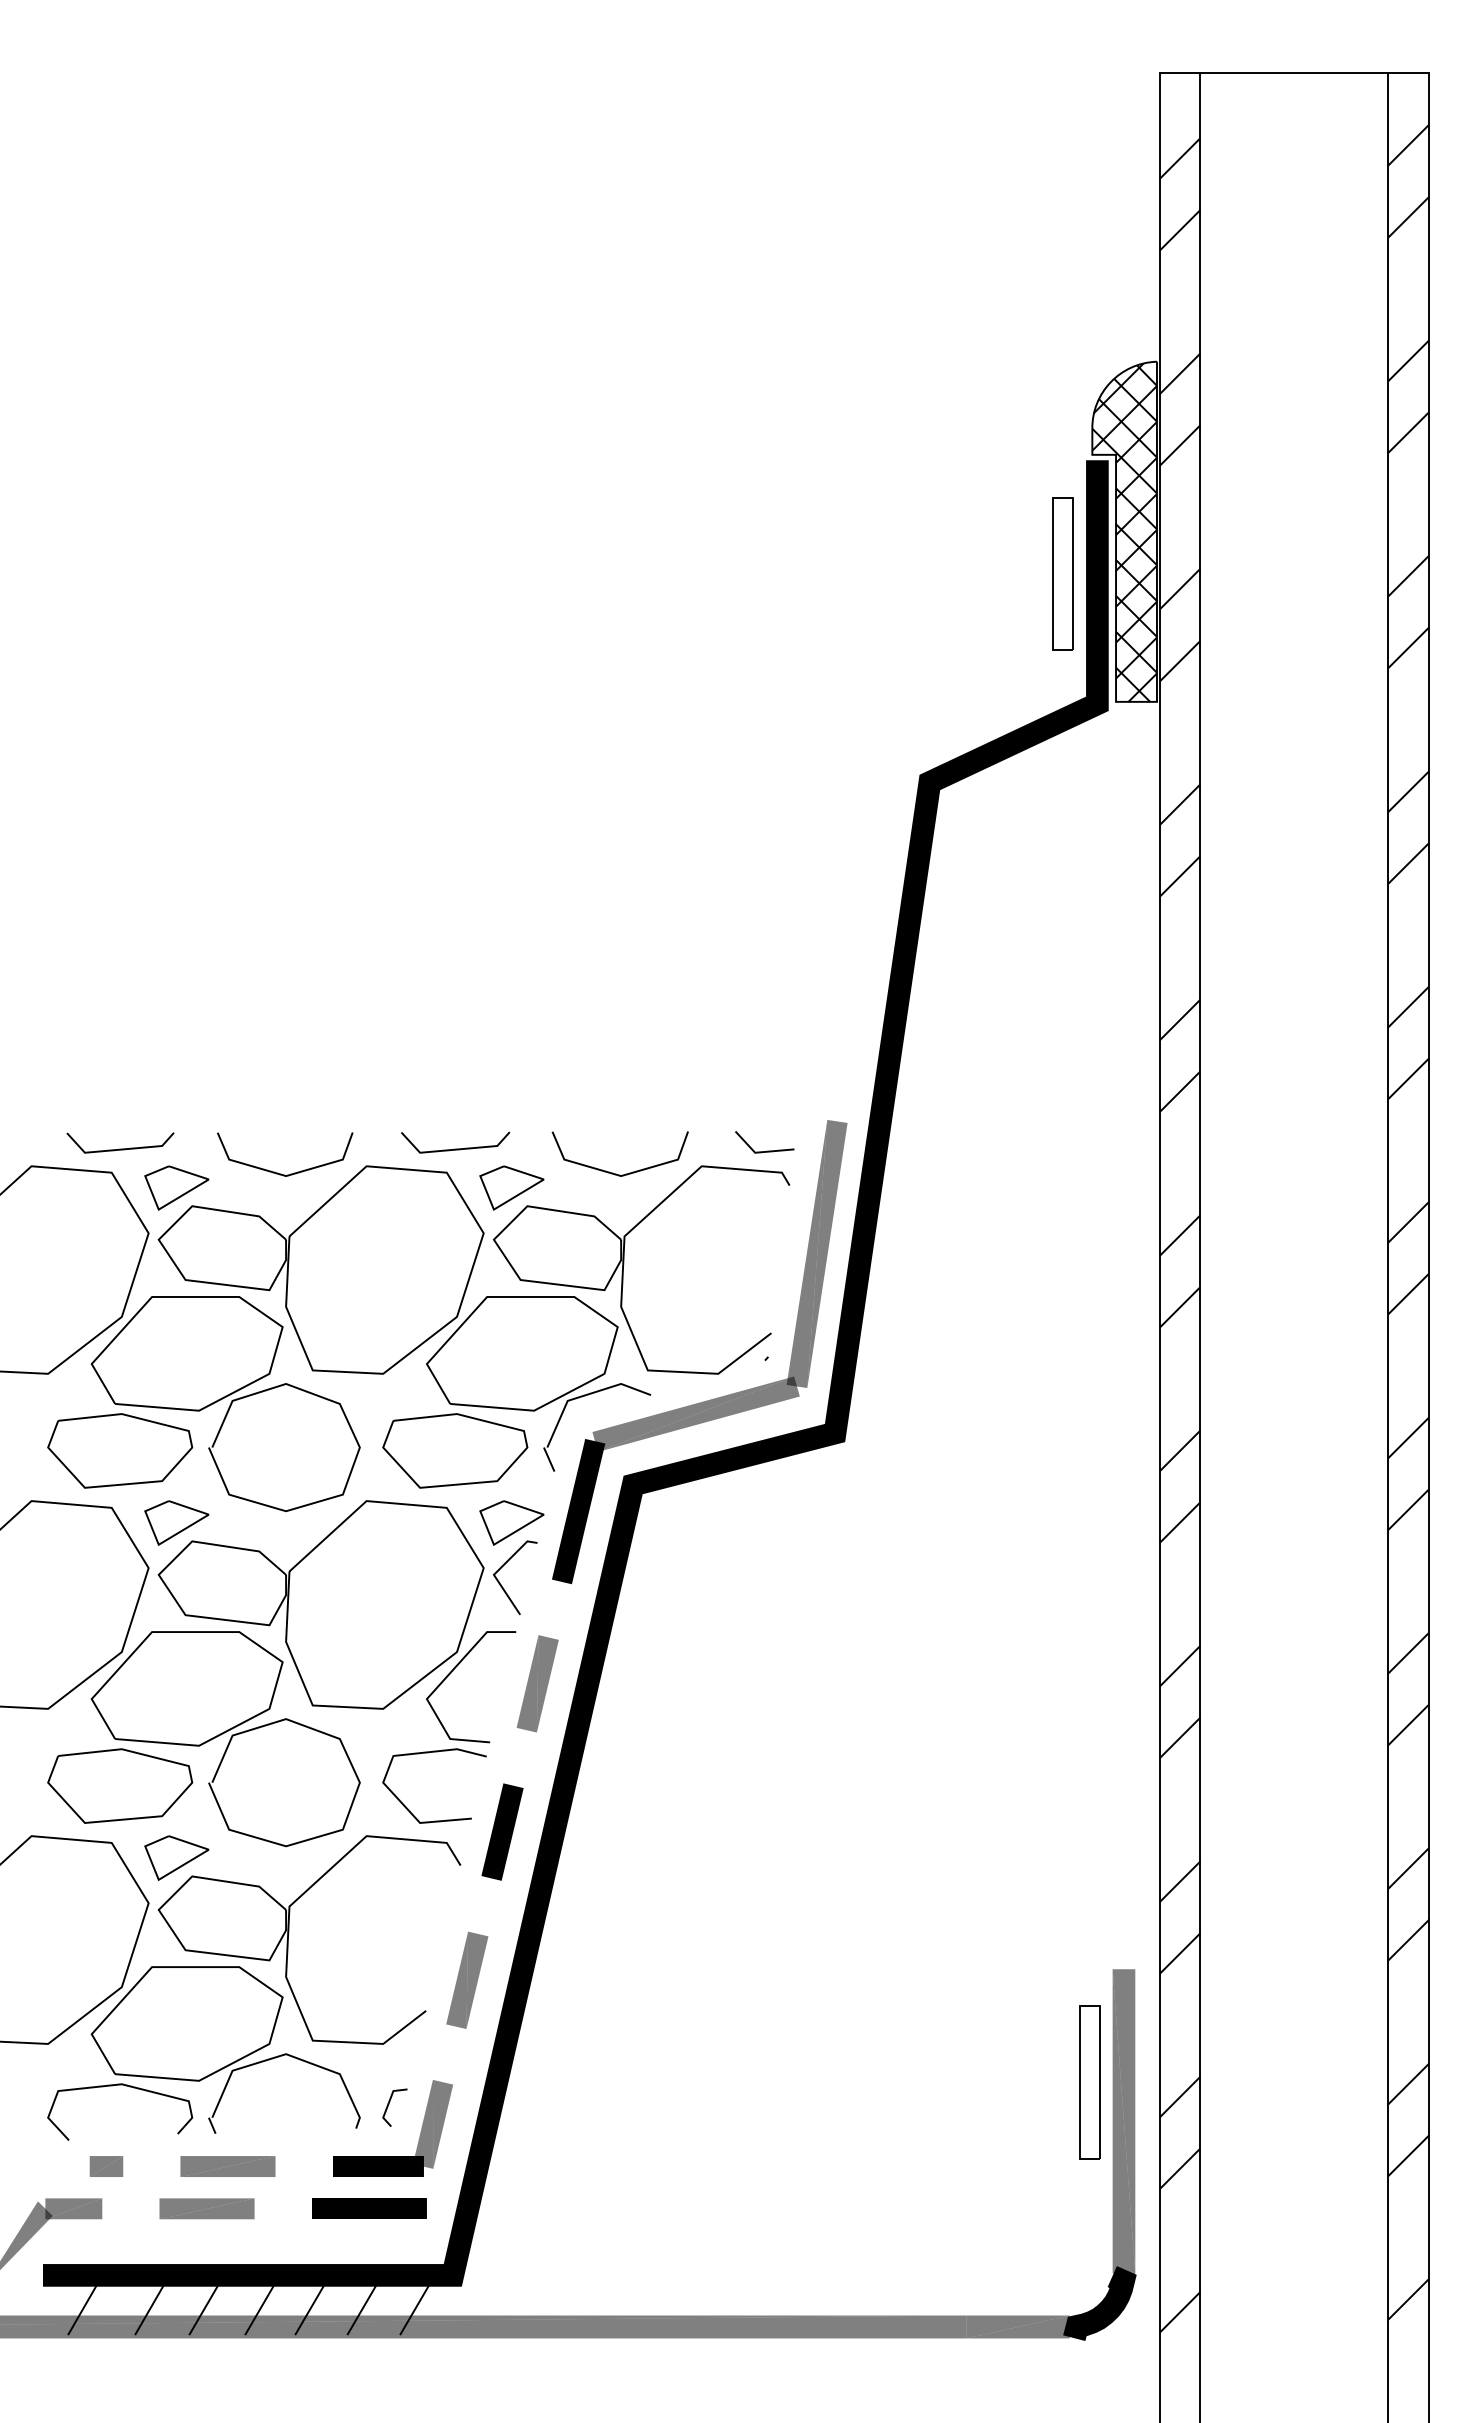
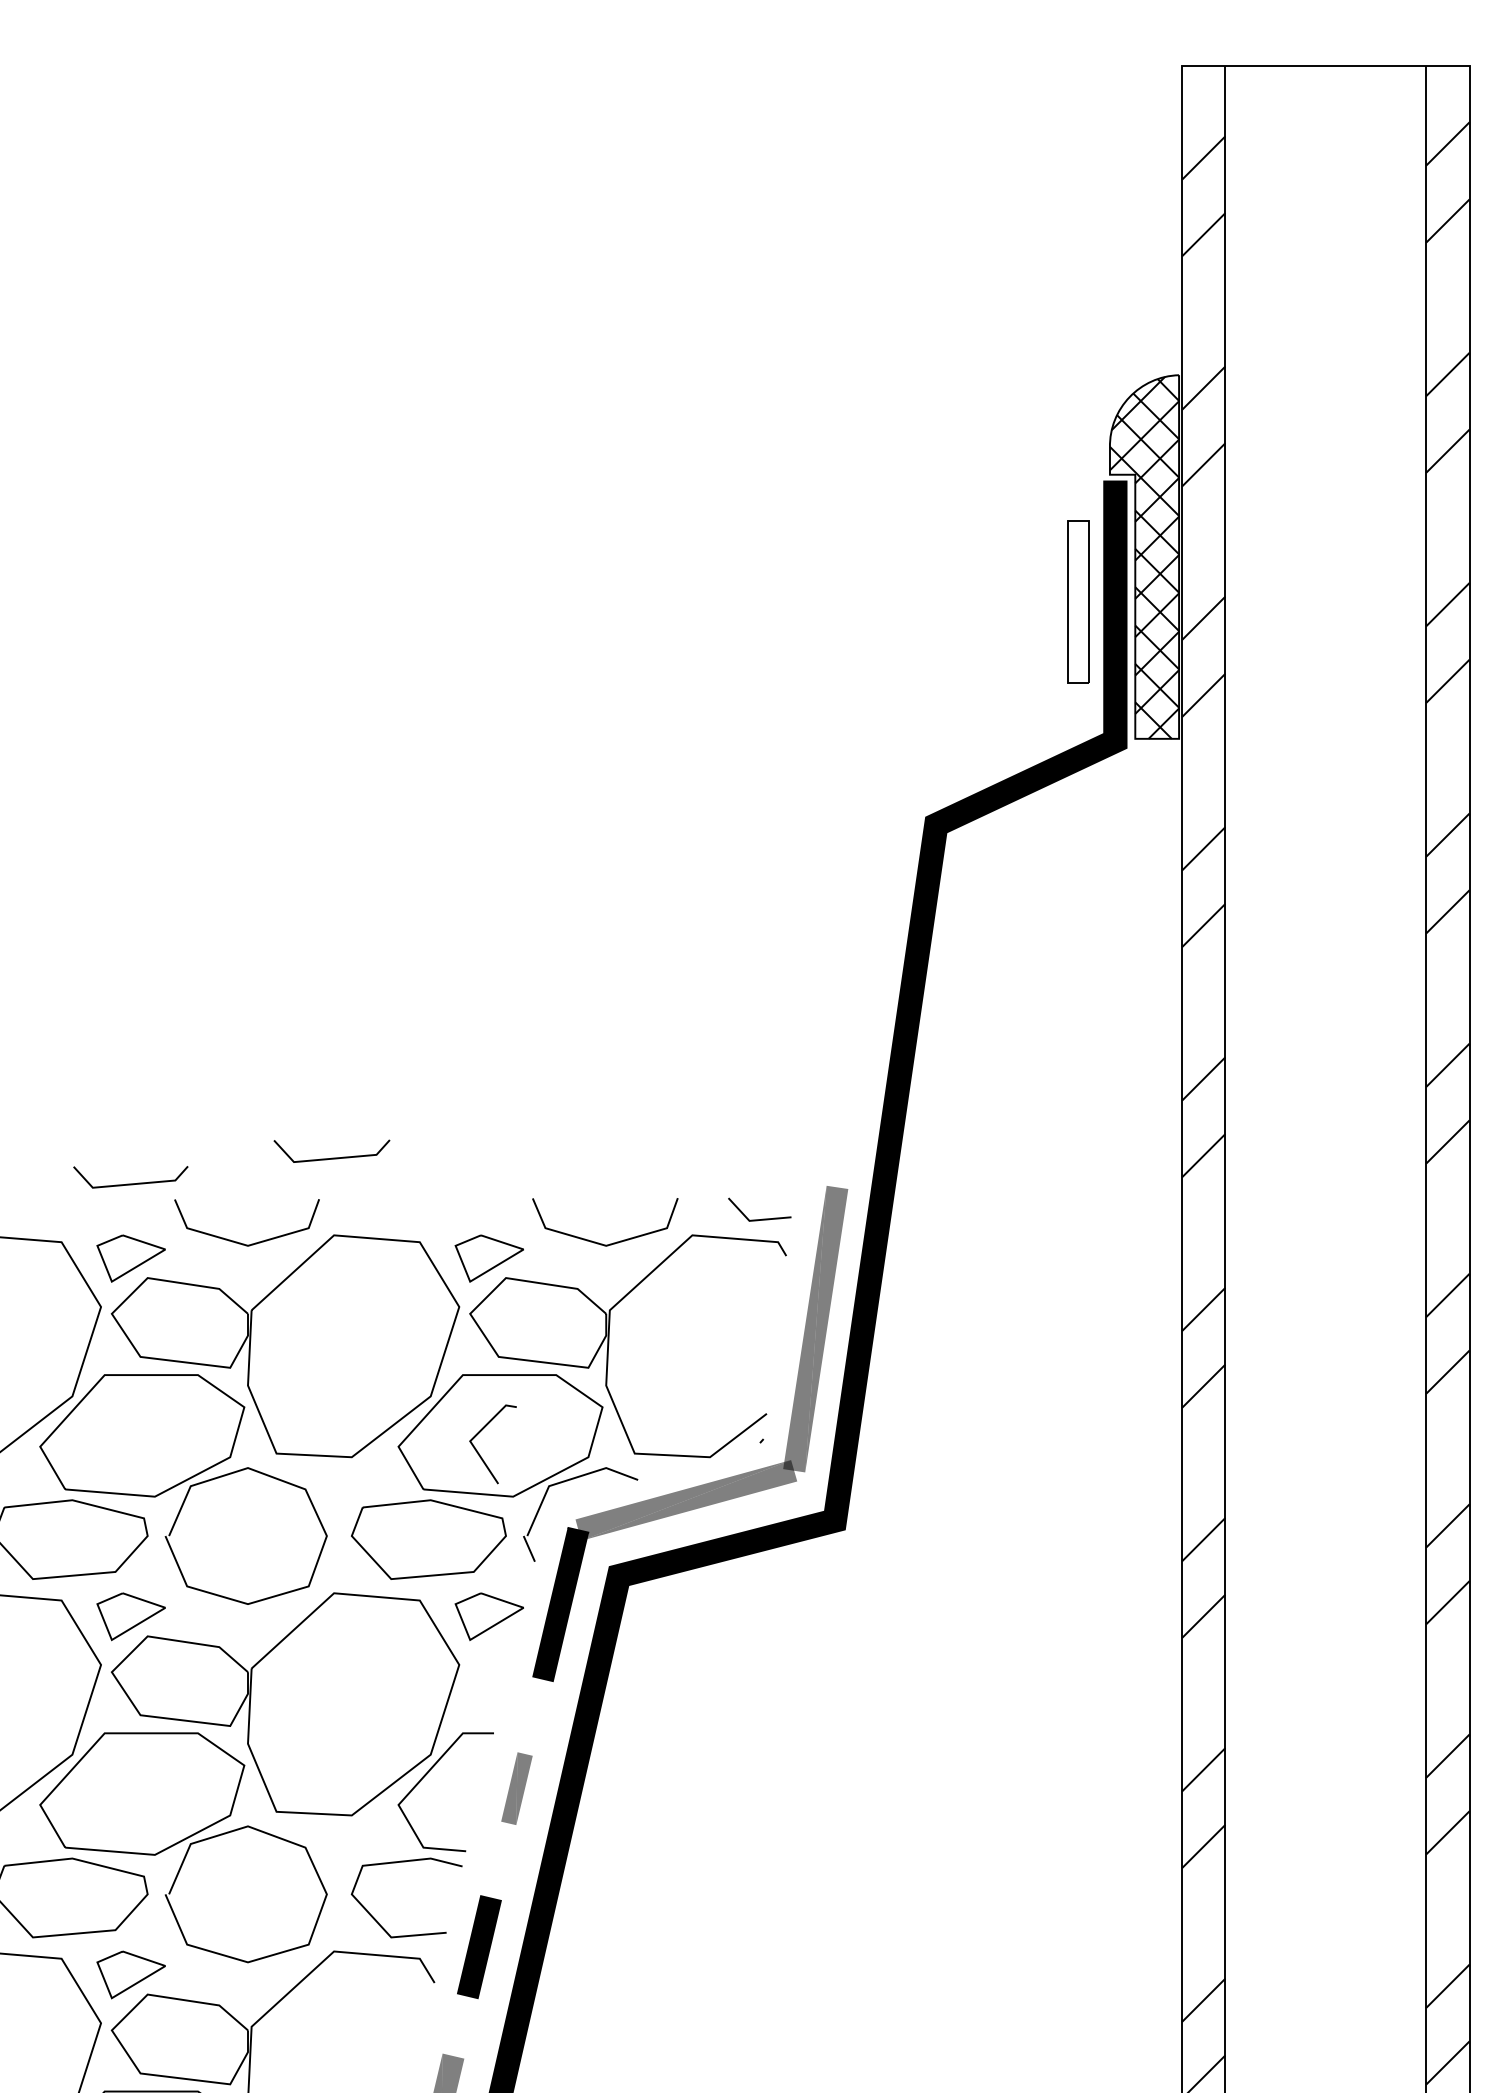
line: (120, 1148) -> (130, 1183), moved
line: (455, 1148) -> (331, 1157), moved
line: (502, 1585) -> (479, 1452), moved
part: (537, 1683) -> (516, 1788), size x0.7

